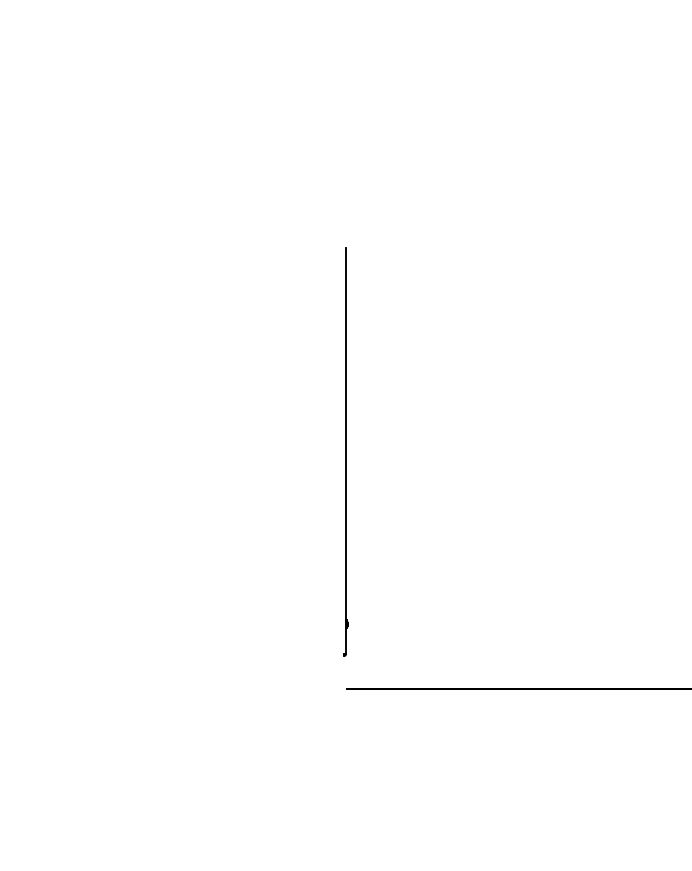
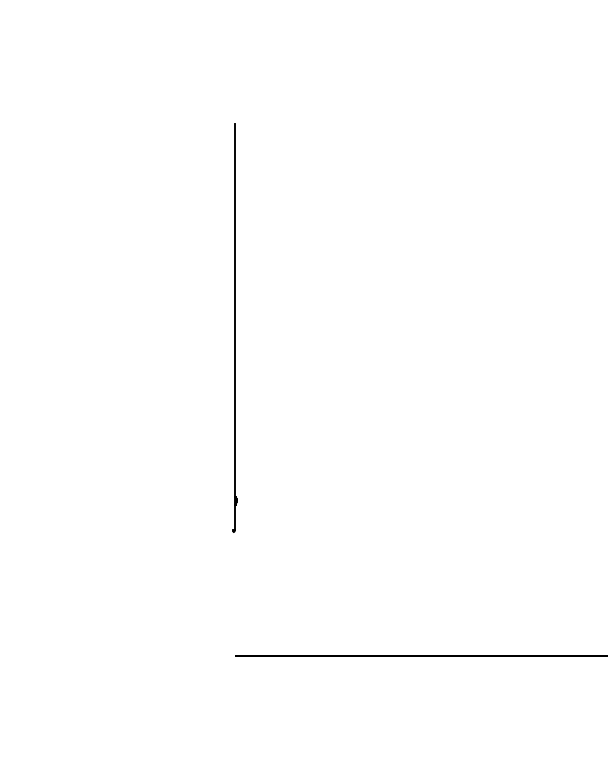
part: (345, 451) -> (234, 327), moved

